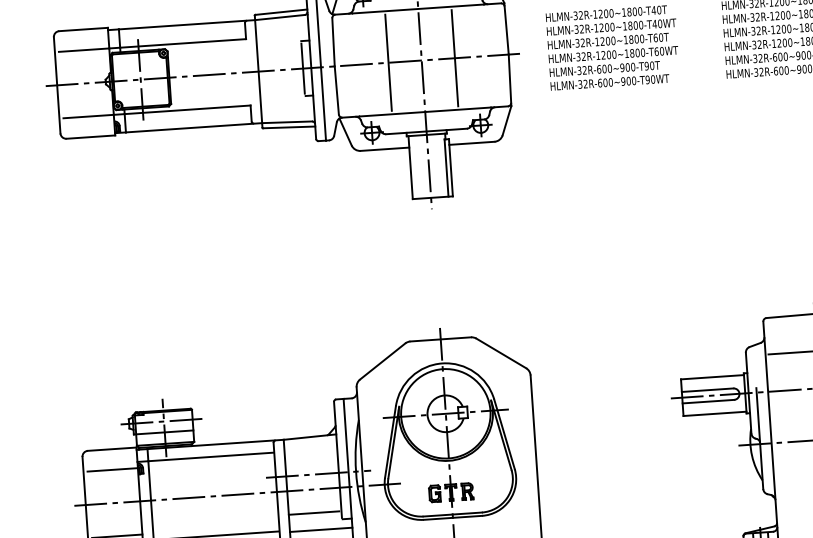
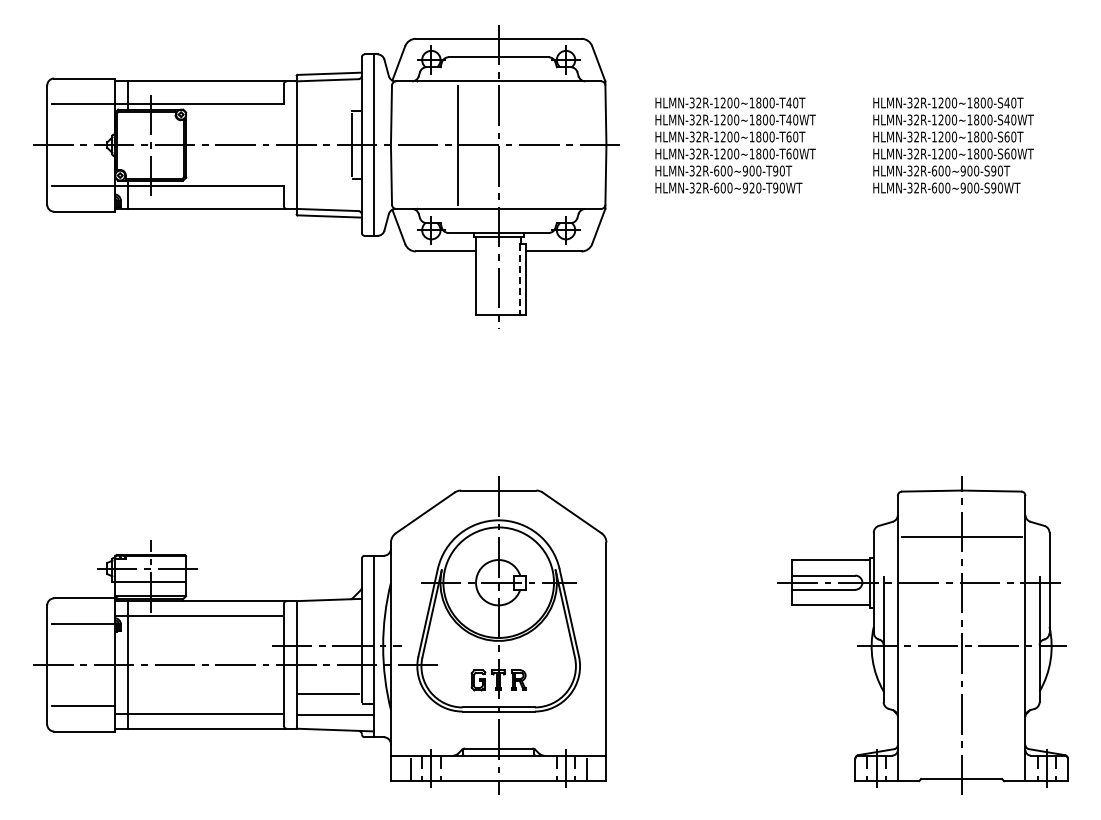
line: (454, 57) -> (539, 144), removed
text: (628, 80) -> (751, 187), HLMN-32R-600~900-T90WT -> HLMN-32R-600~920-T90WT
line: (446, 168) -> (520, 280), solid -> dashed

